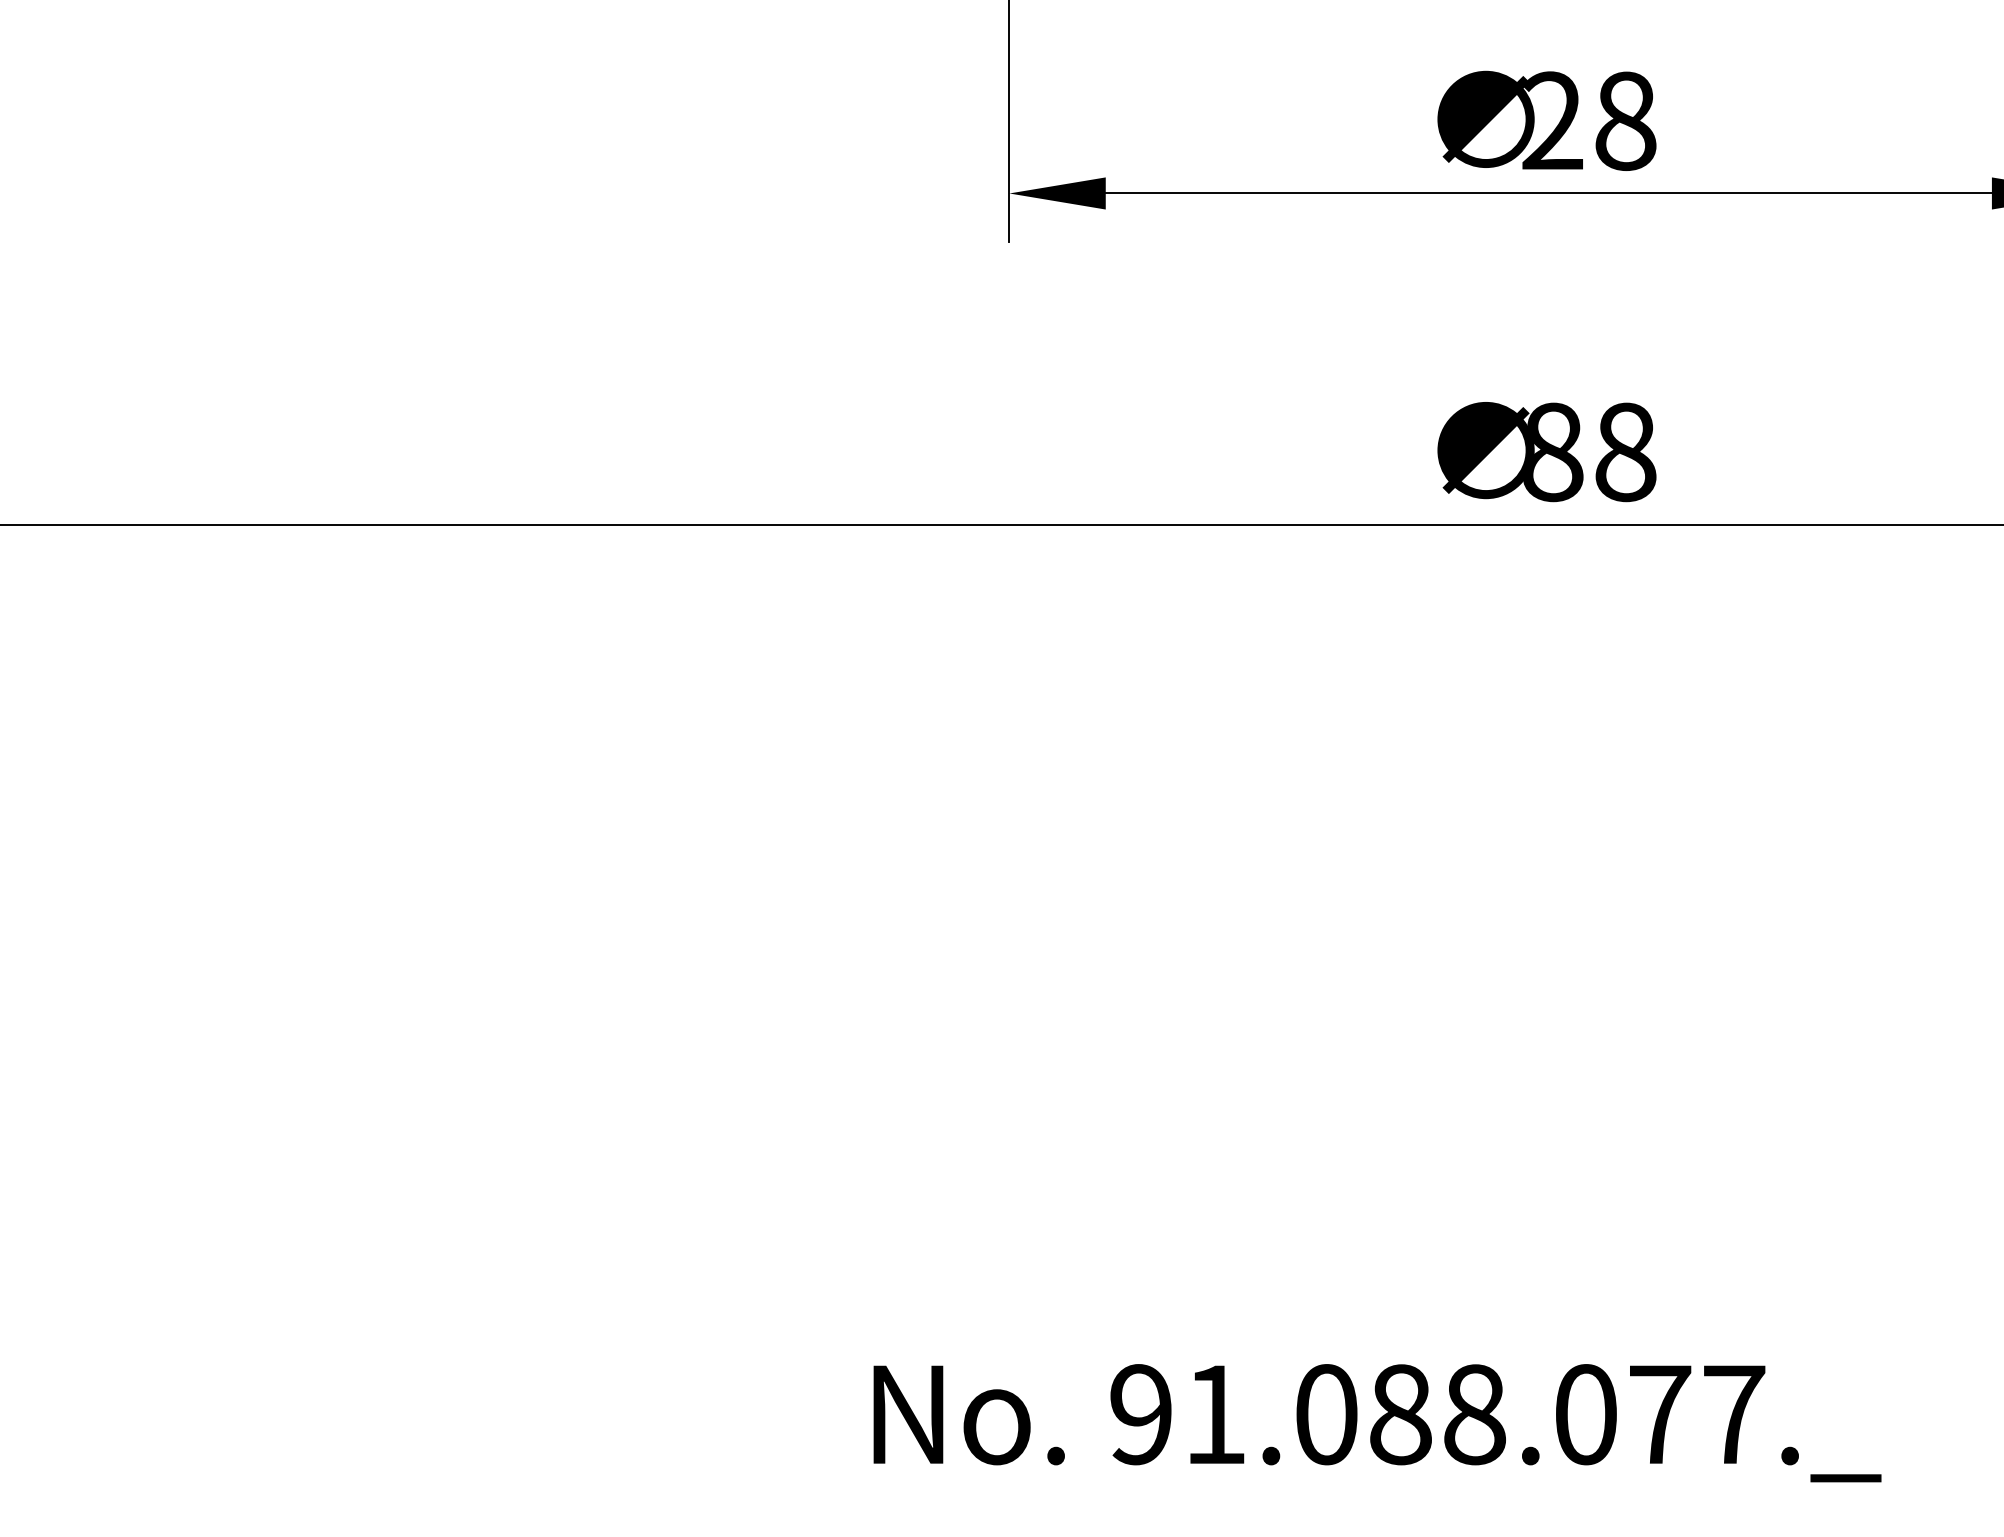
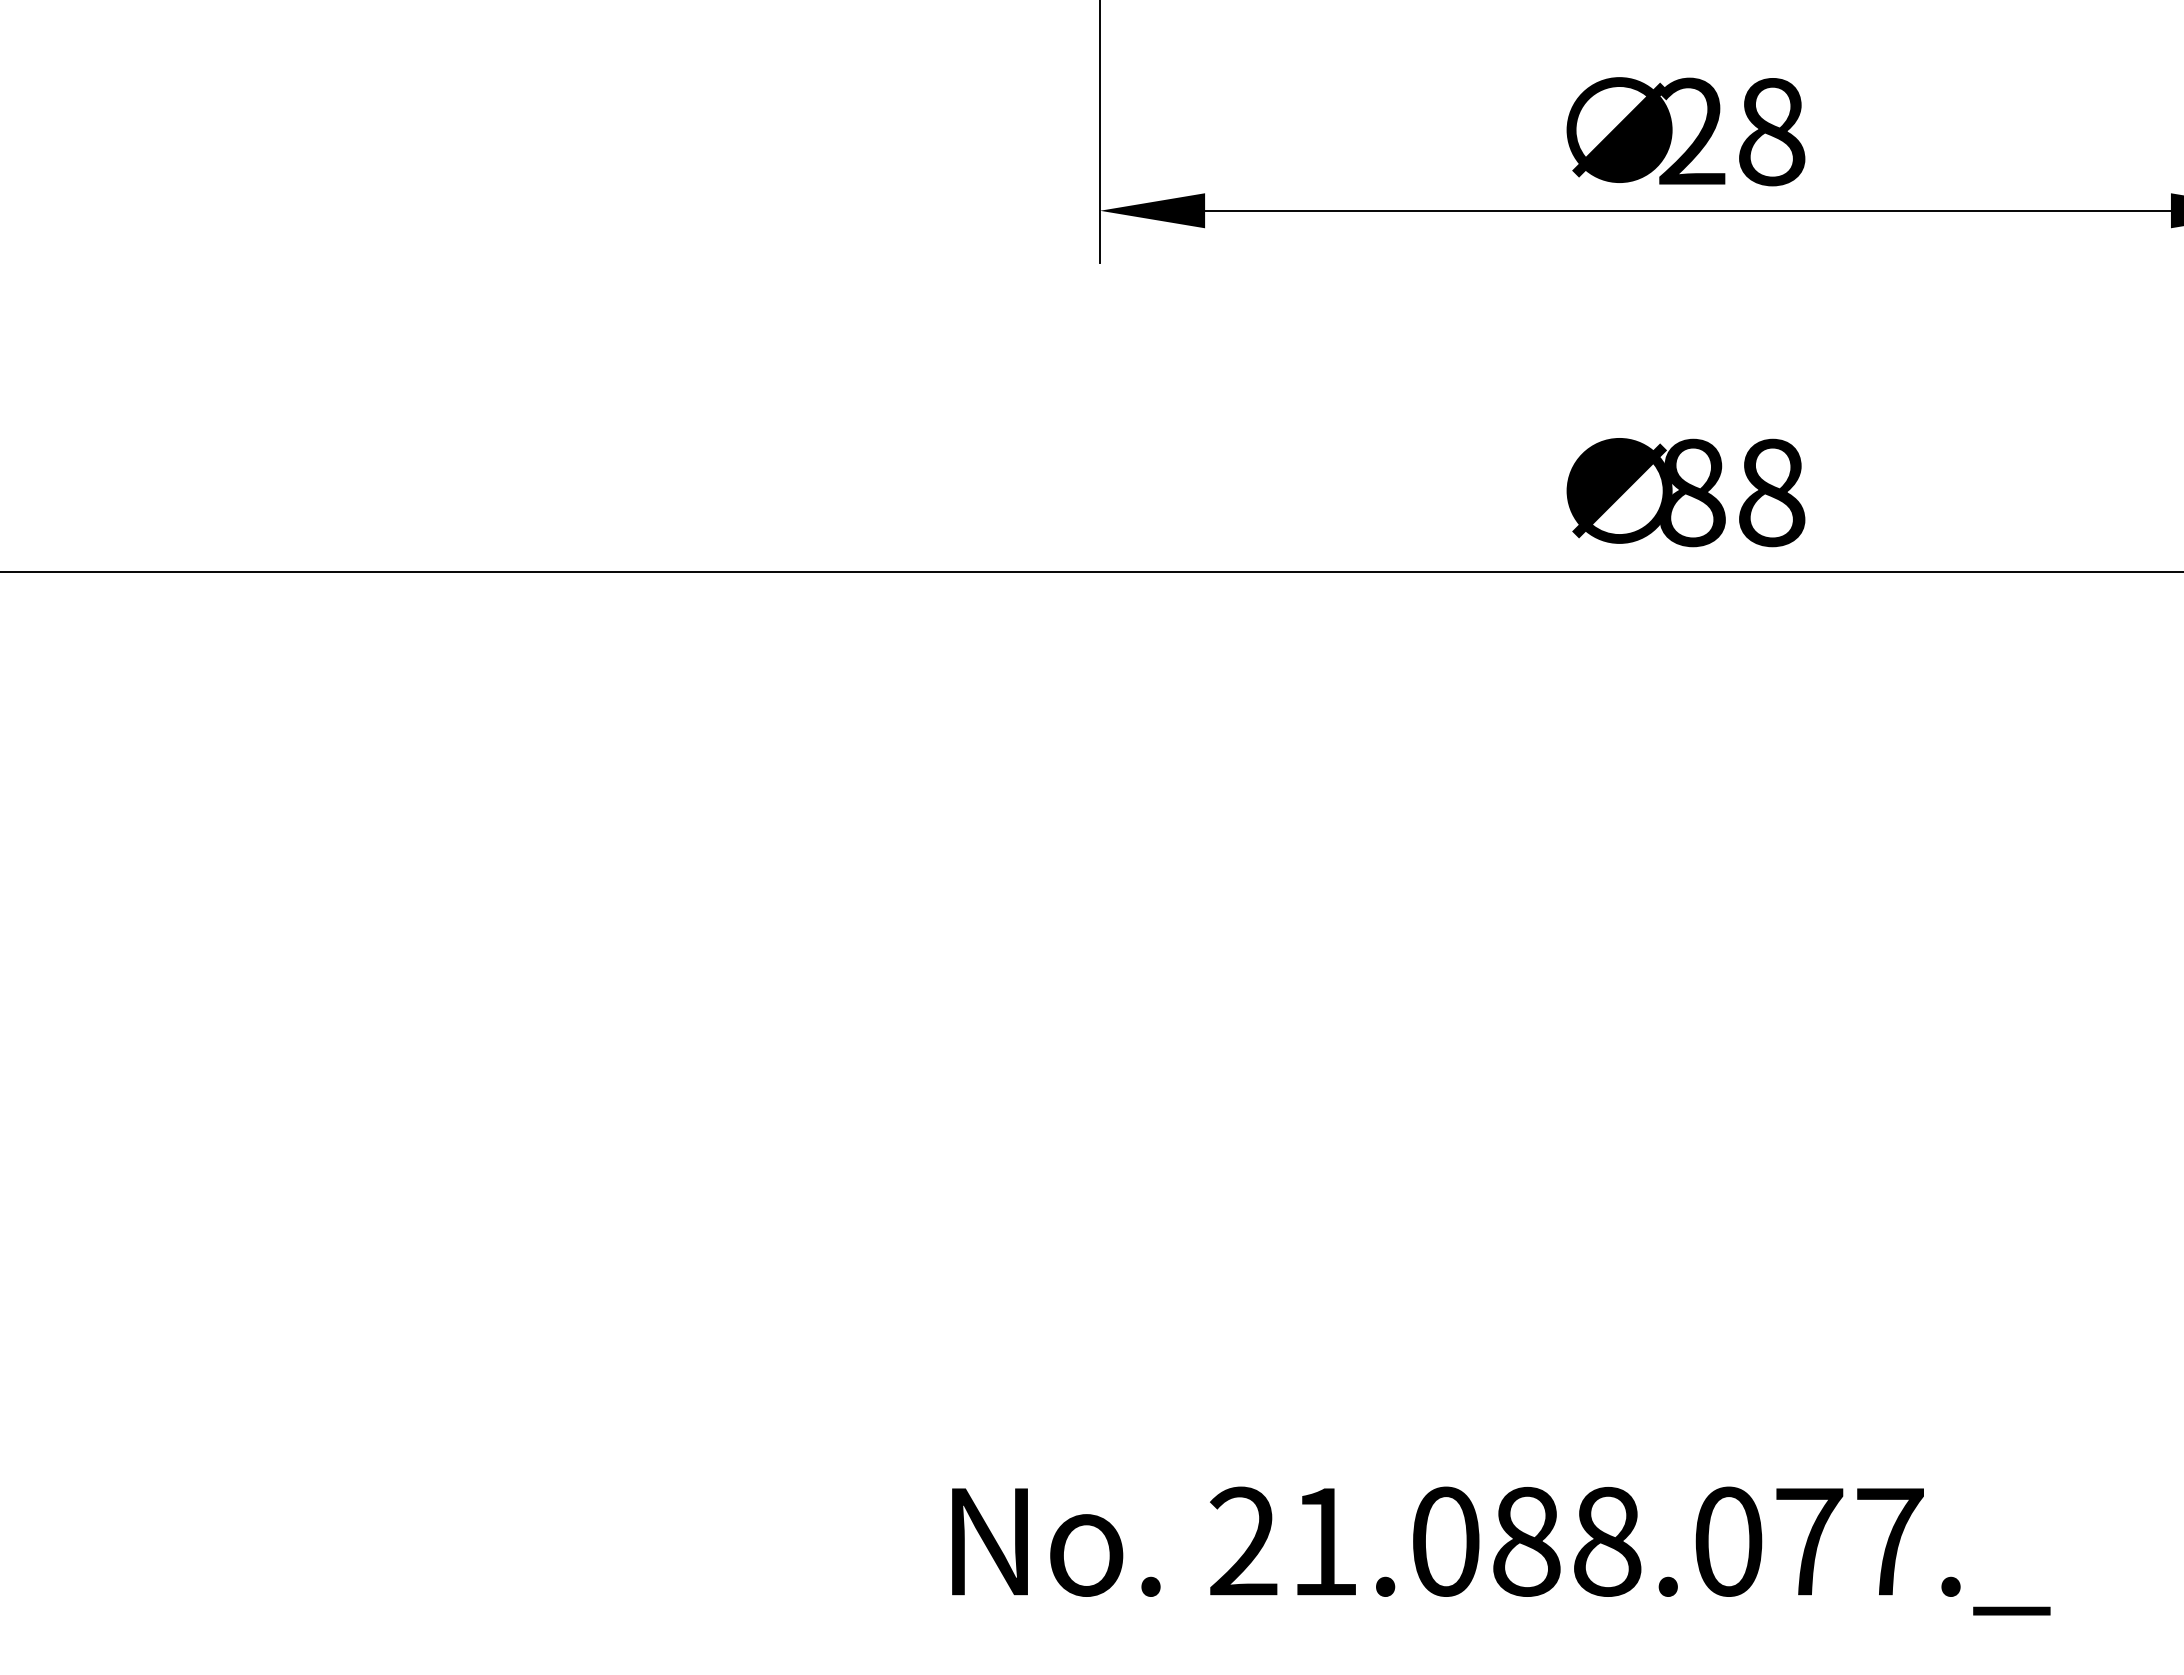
text: (1141, 1414) -> (1243, 1541), 91.088.077._ -> 21.088.077._

